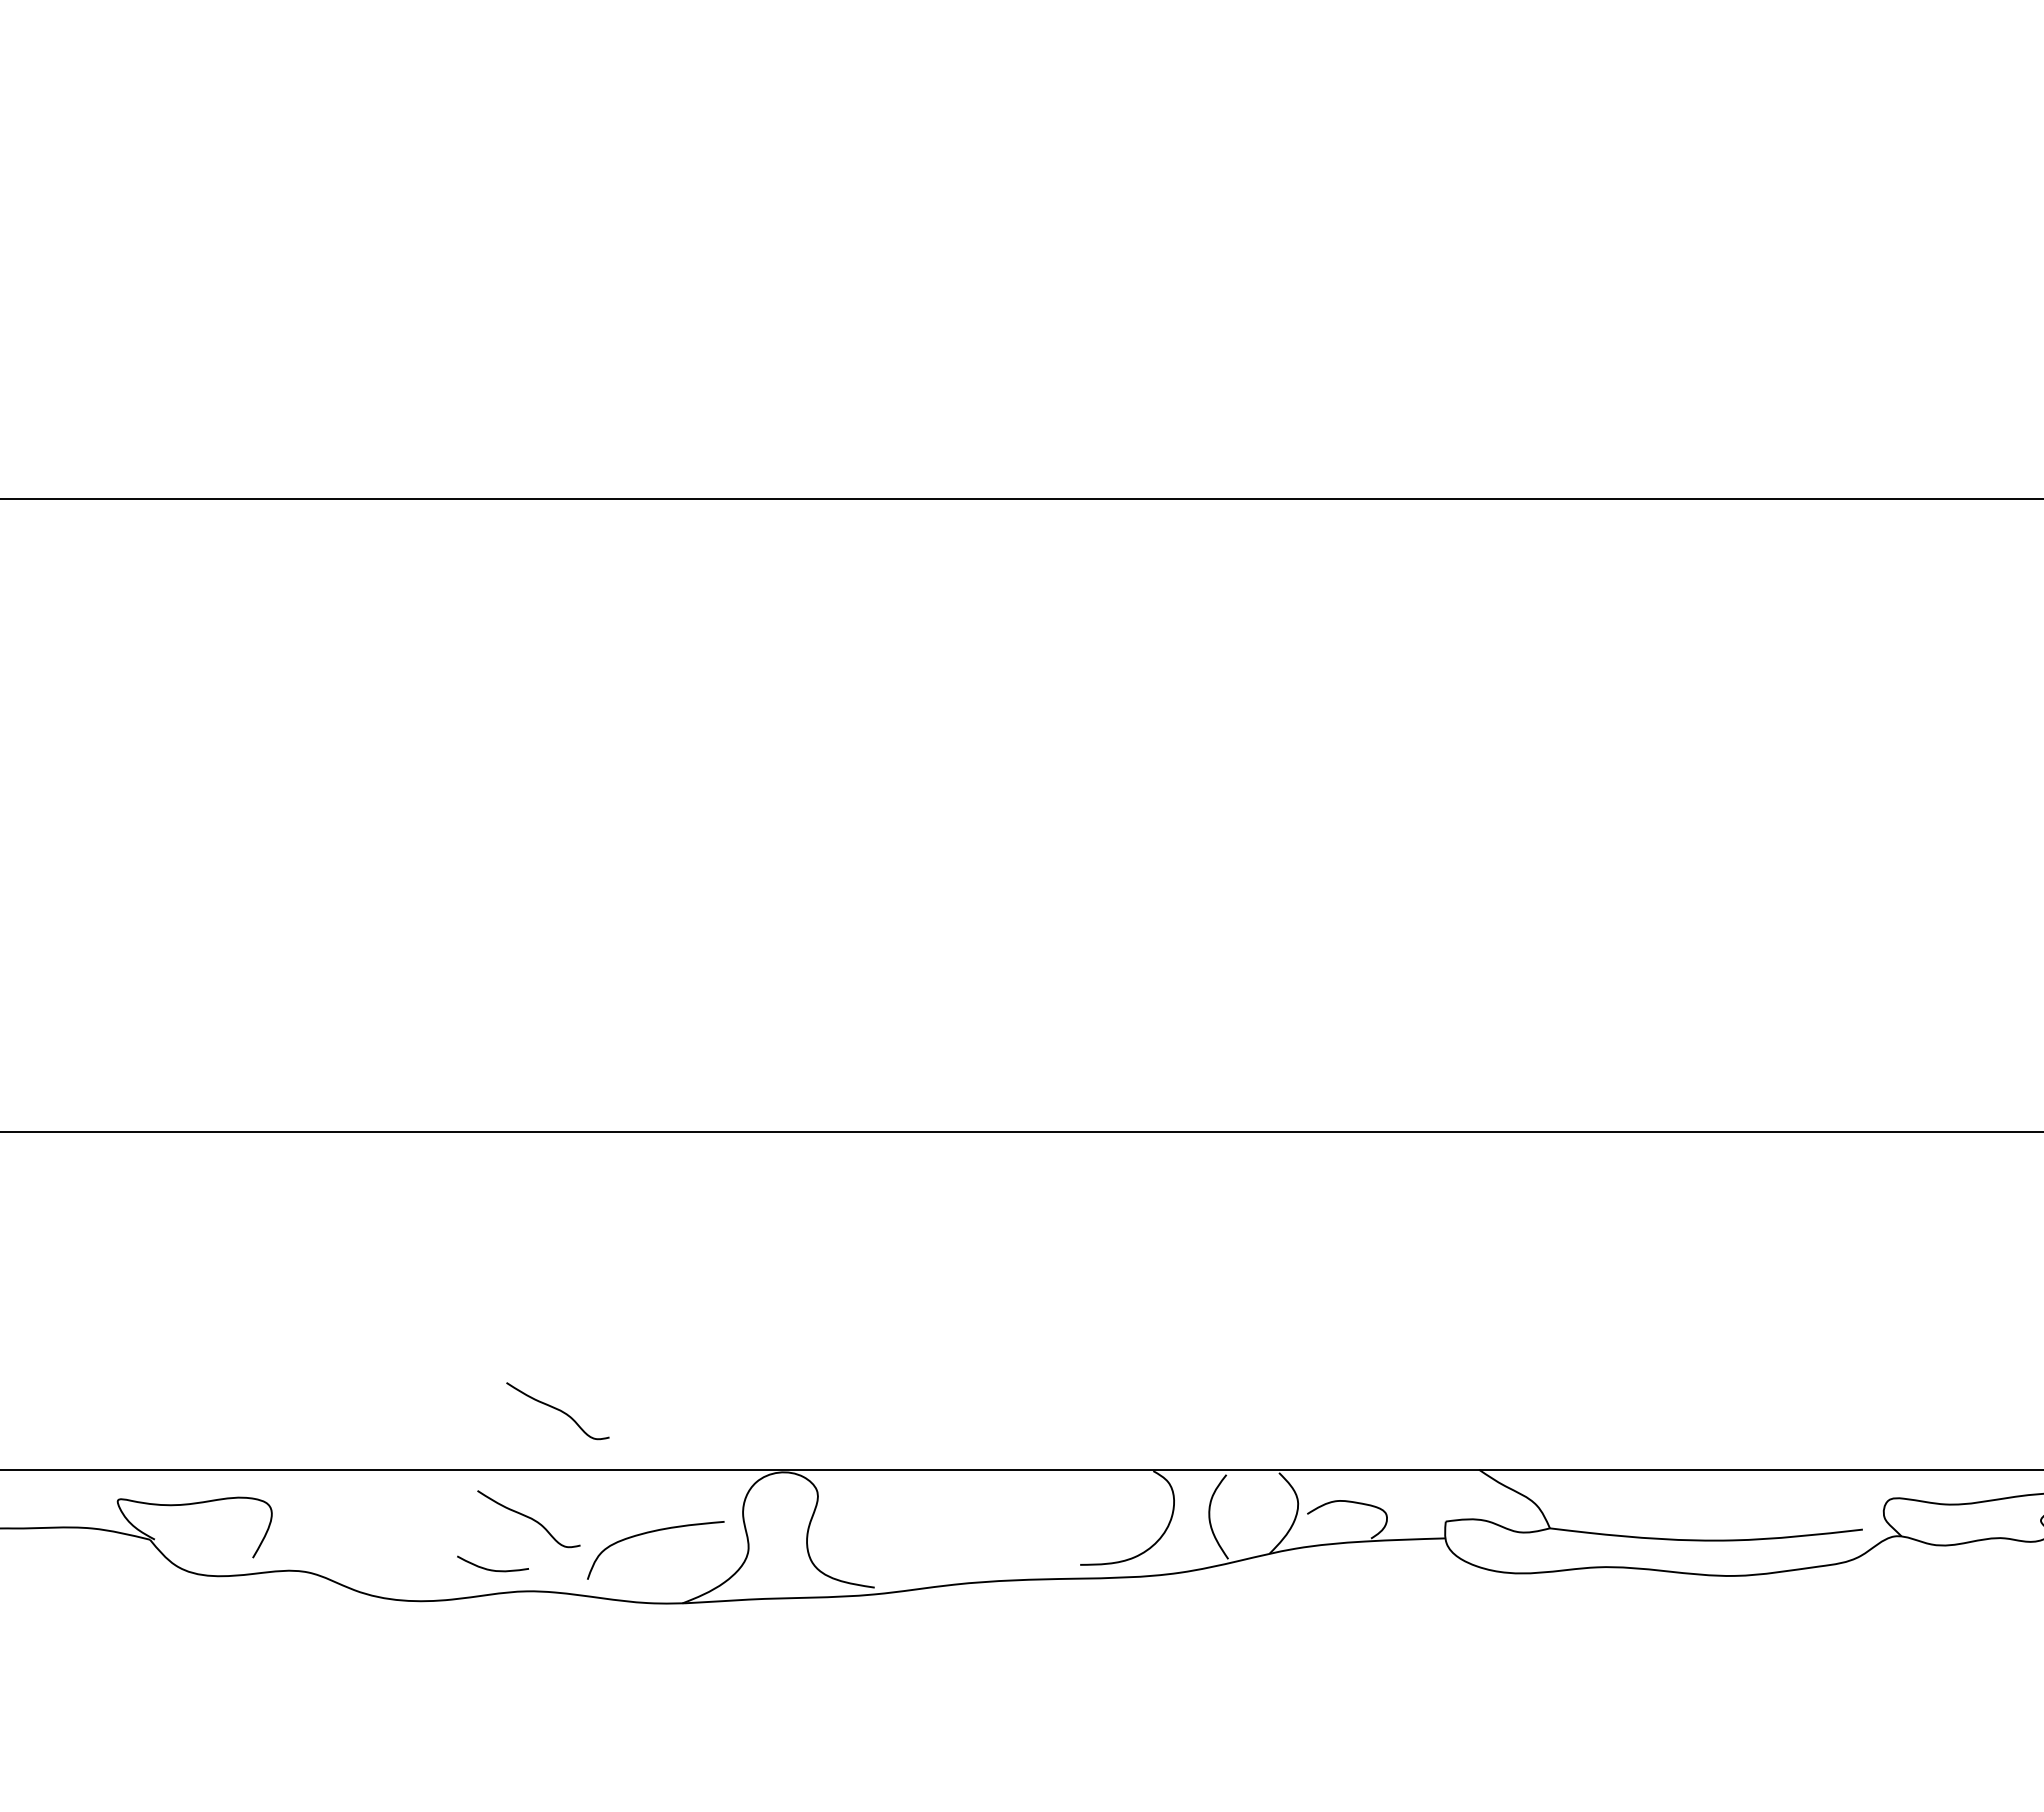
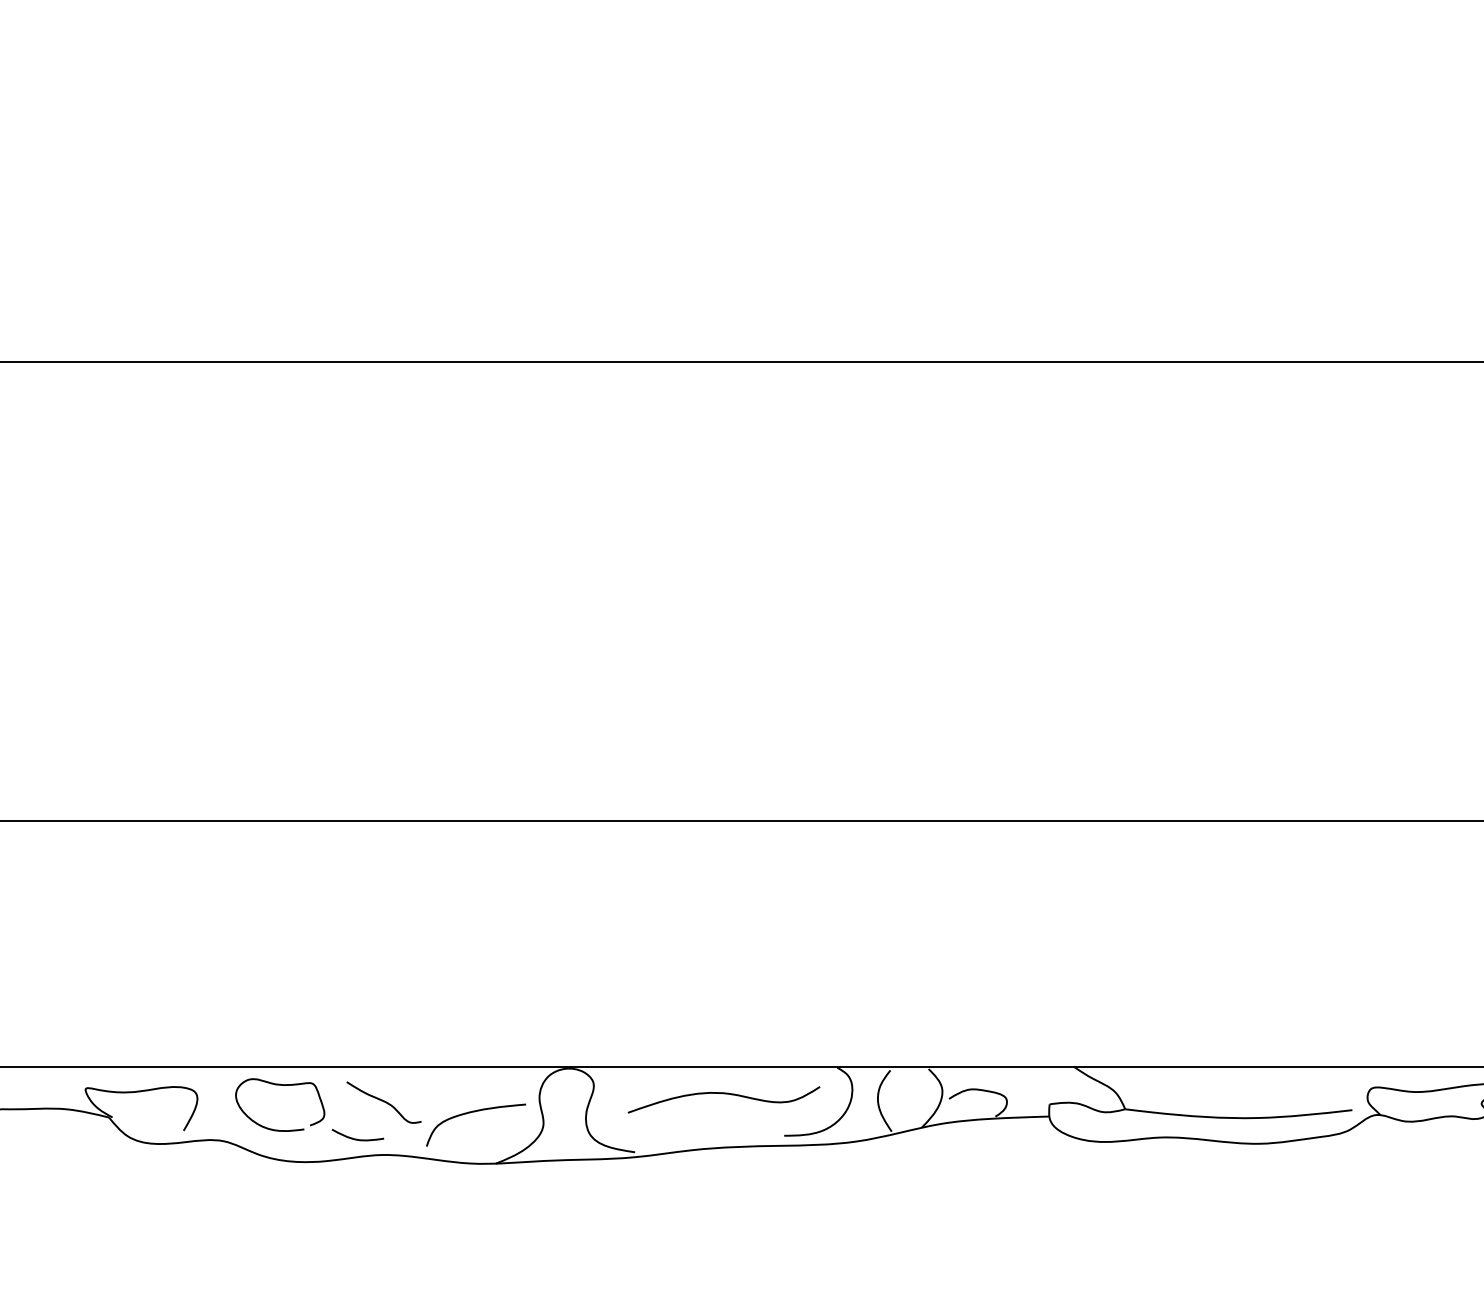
curve: (557, 1410) -> (404, 1023), removed
curve: (385, 1495) -> (279, 1085), added
curve: (996, 1507) -> (723, 1094), added

